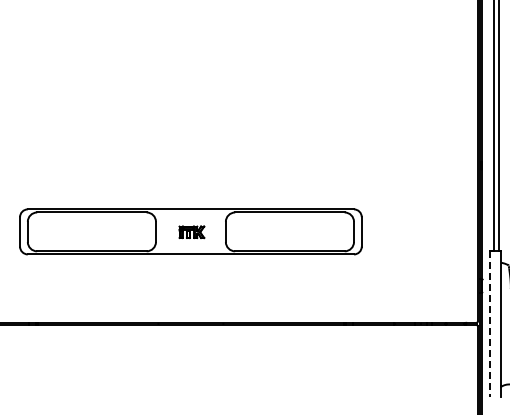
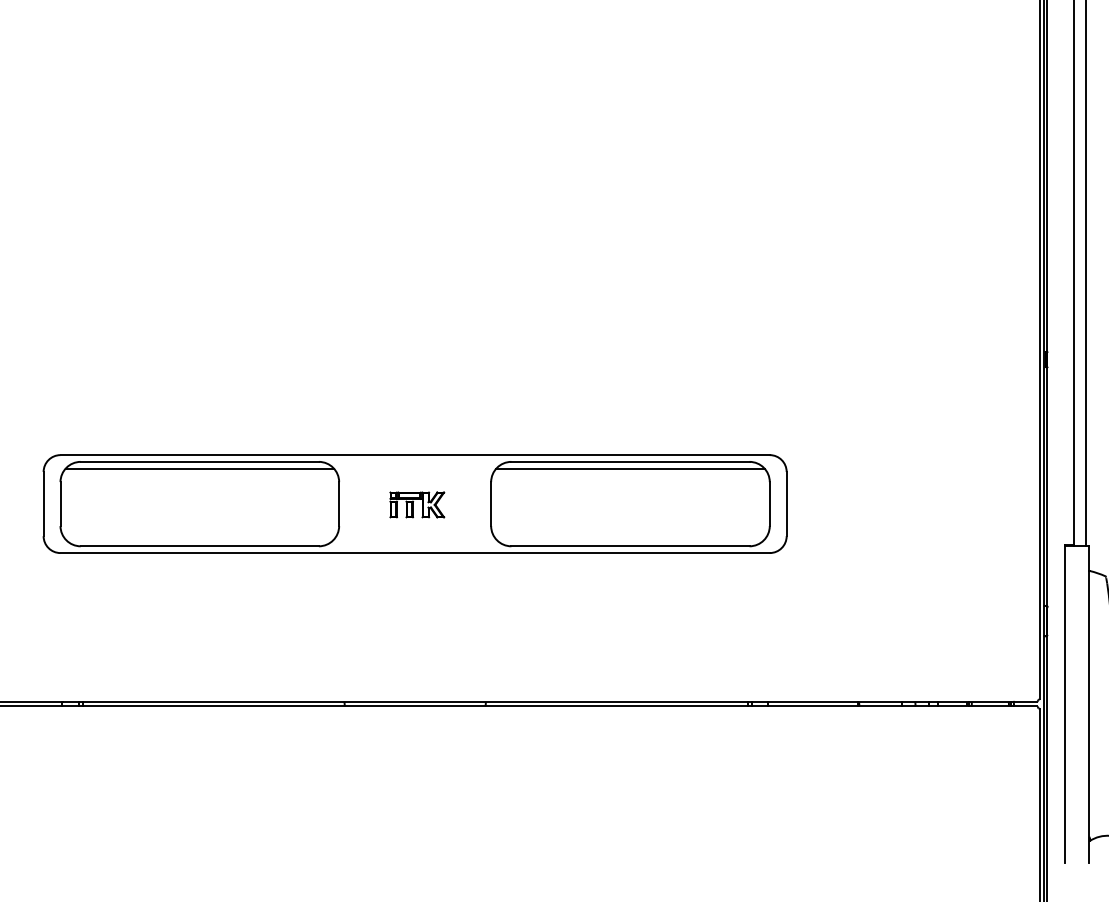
line: (91, 215) -> (198, 468), added
line: (289, 215) -> (629, 468), added
line: (489, 324) -> (1064, 705), dashed -> solid

